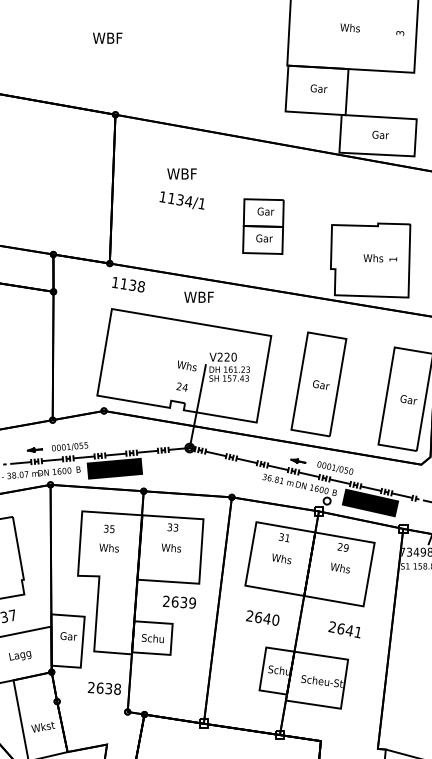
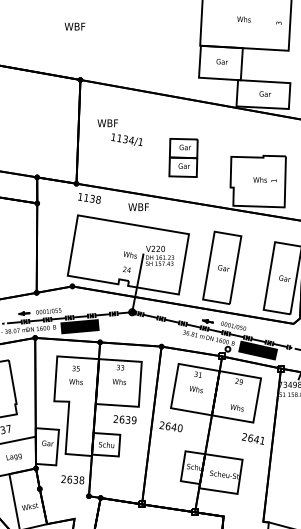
text: (181, 174) -> (107, 123), moved
text: (340, 567) -> (237, 407), moved
text: (261, 617) -> (170, 426), moved
text: (343, 629) -> (252, 438), moved

